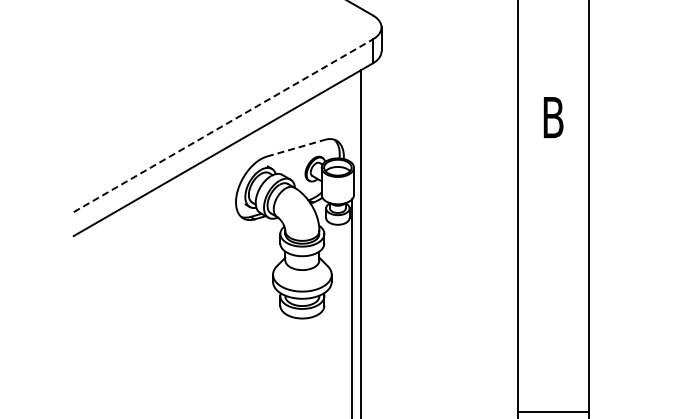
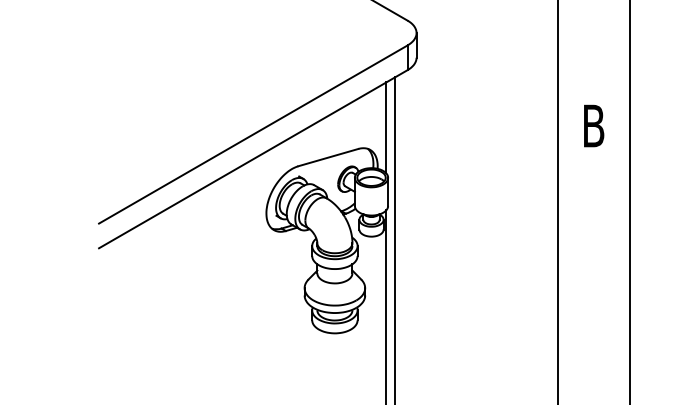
line: (352, 119) -> (386, 128), added
line: (223, 125) -> (253, 134), dashed -> solid
line: (296, 148) -> (328, 157), dashed -> solid

